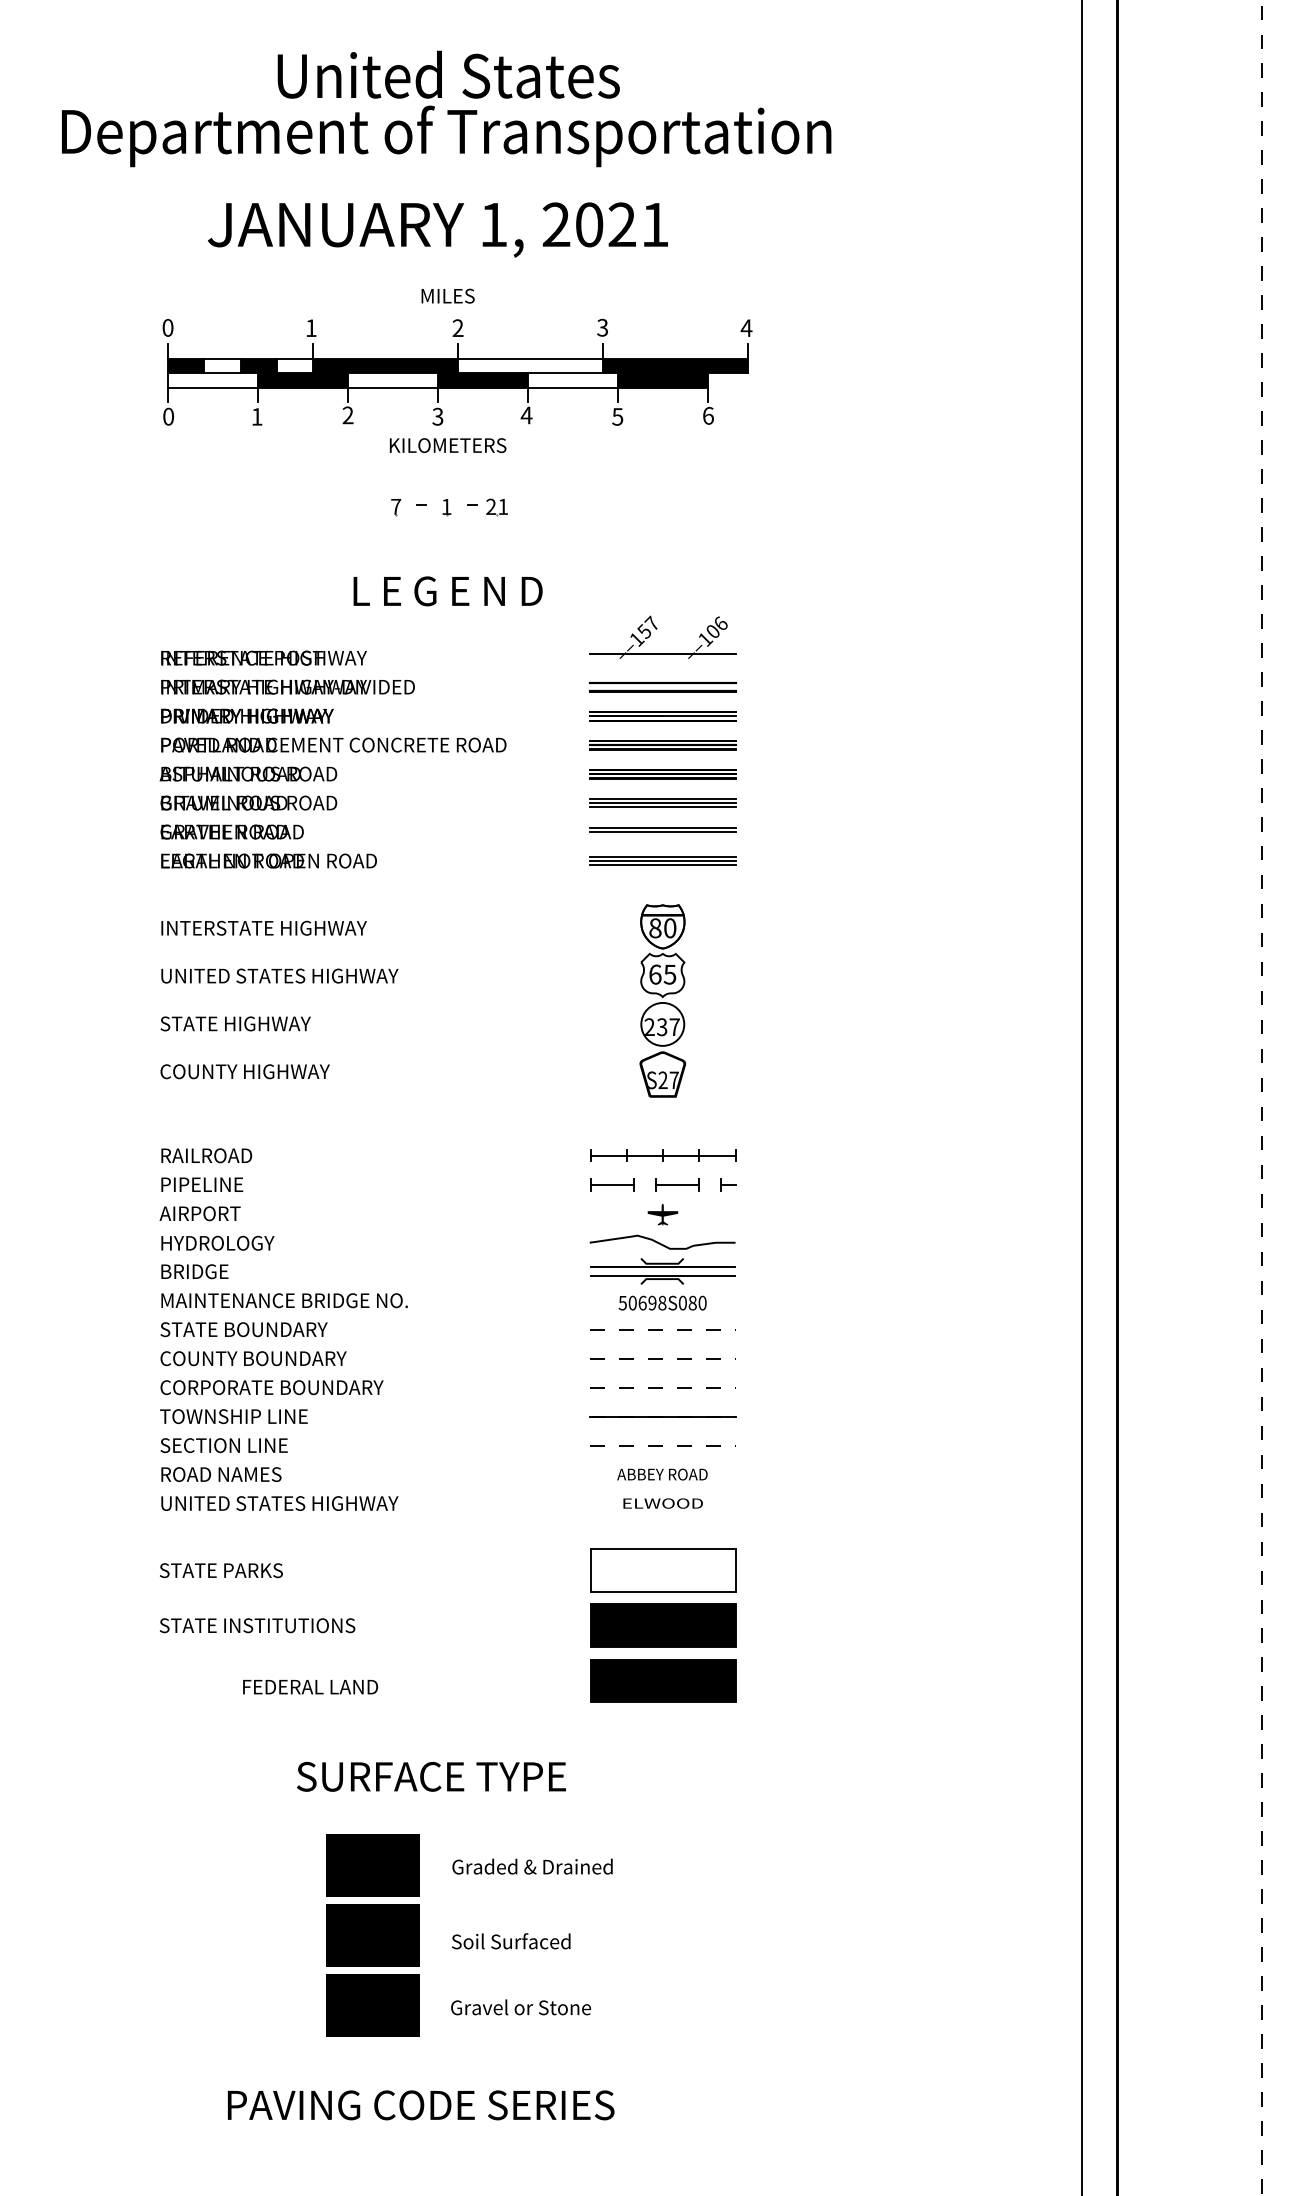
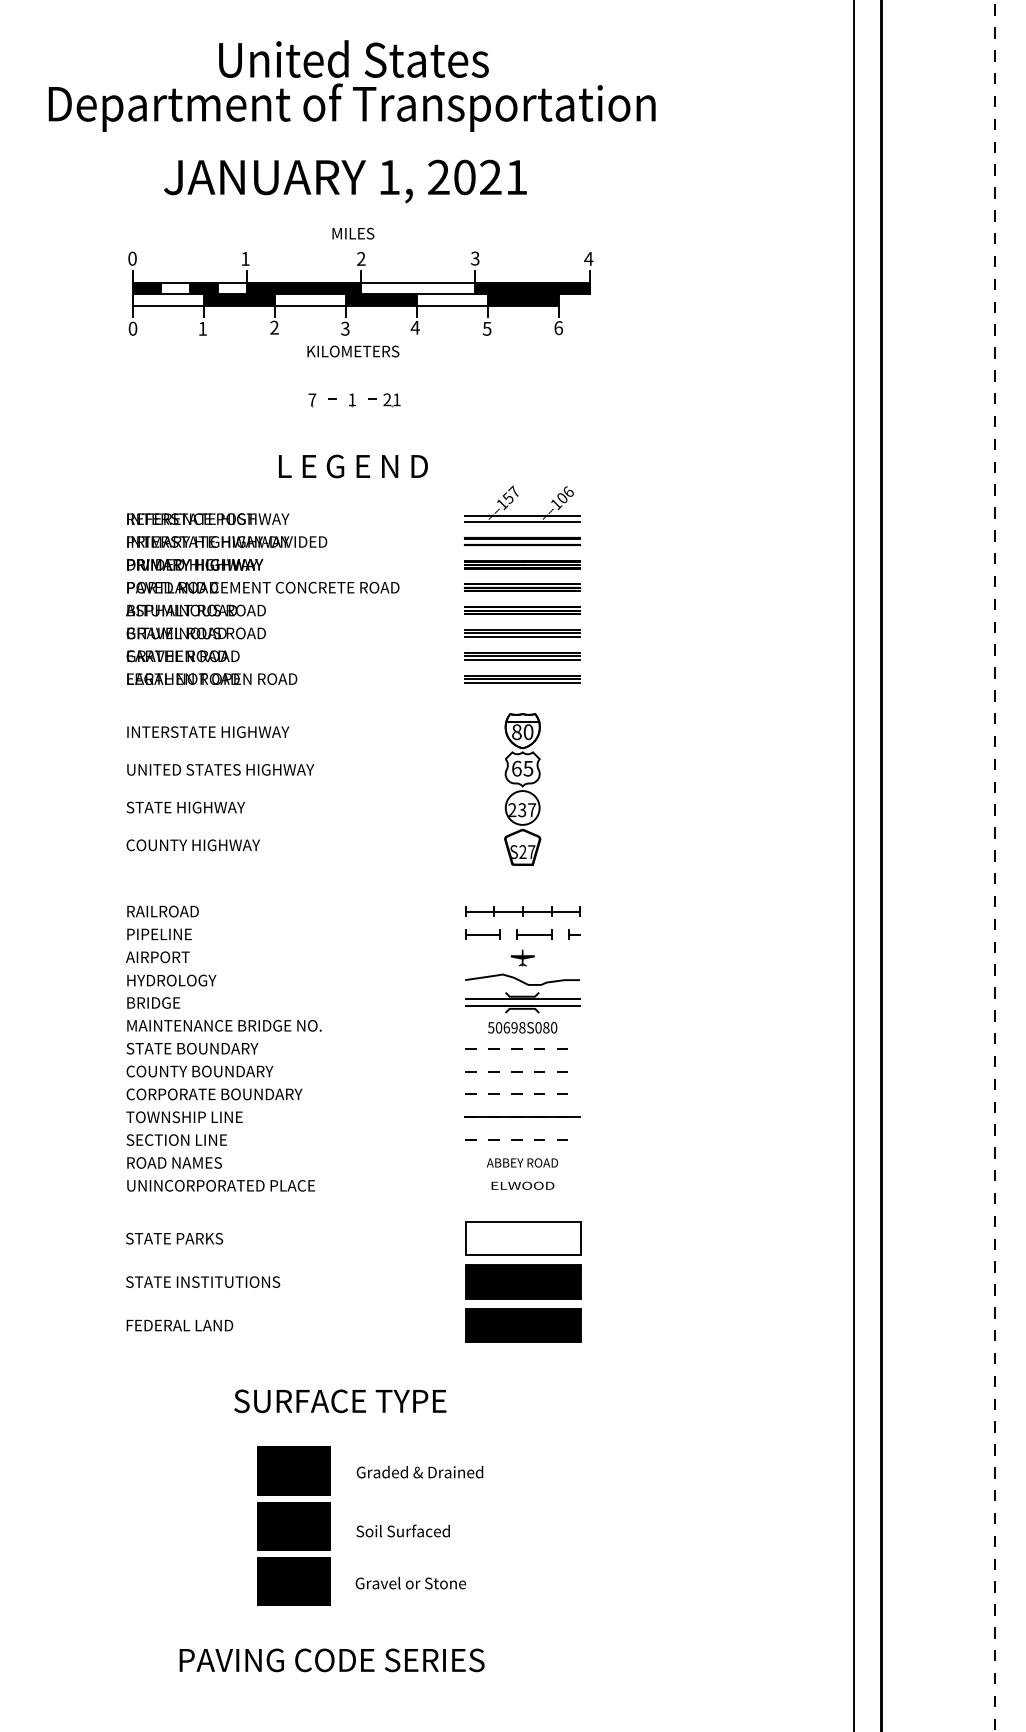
line: (662, 662) -> (522, 522), added
line: (662, 836) -> (522, 659), added
text: (296, 1503) -> (233, 1185), UNITED STATES HIGHWAY -> UNINCORPORATED PLACE
text: (310, 1687) -> (179, 1325), moved

